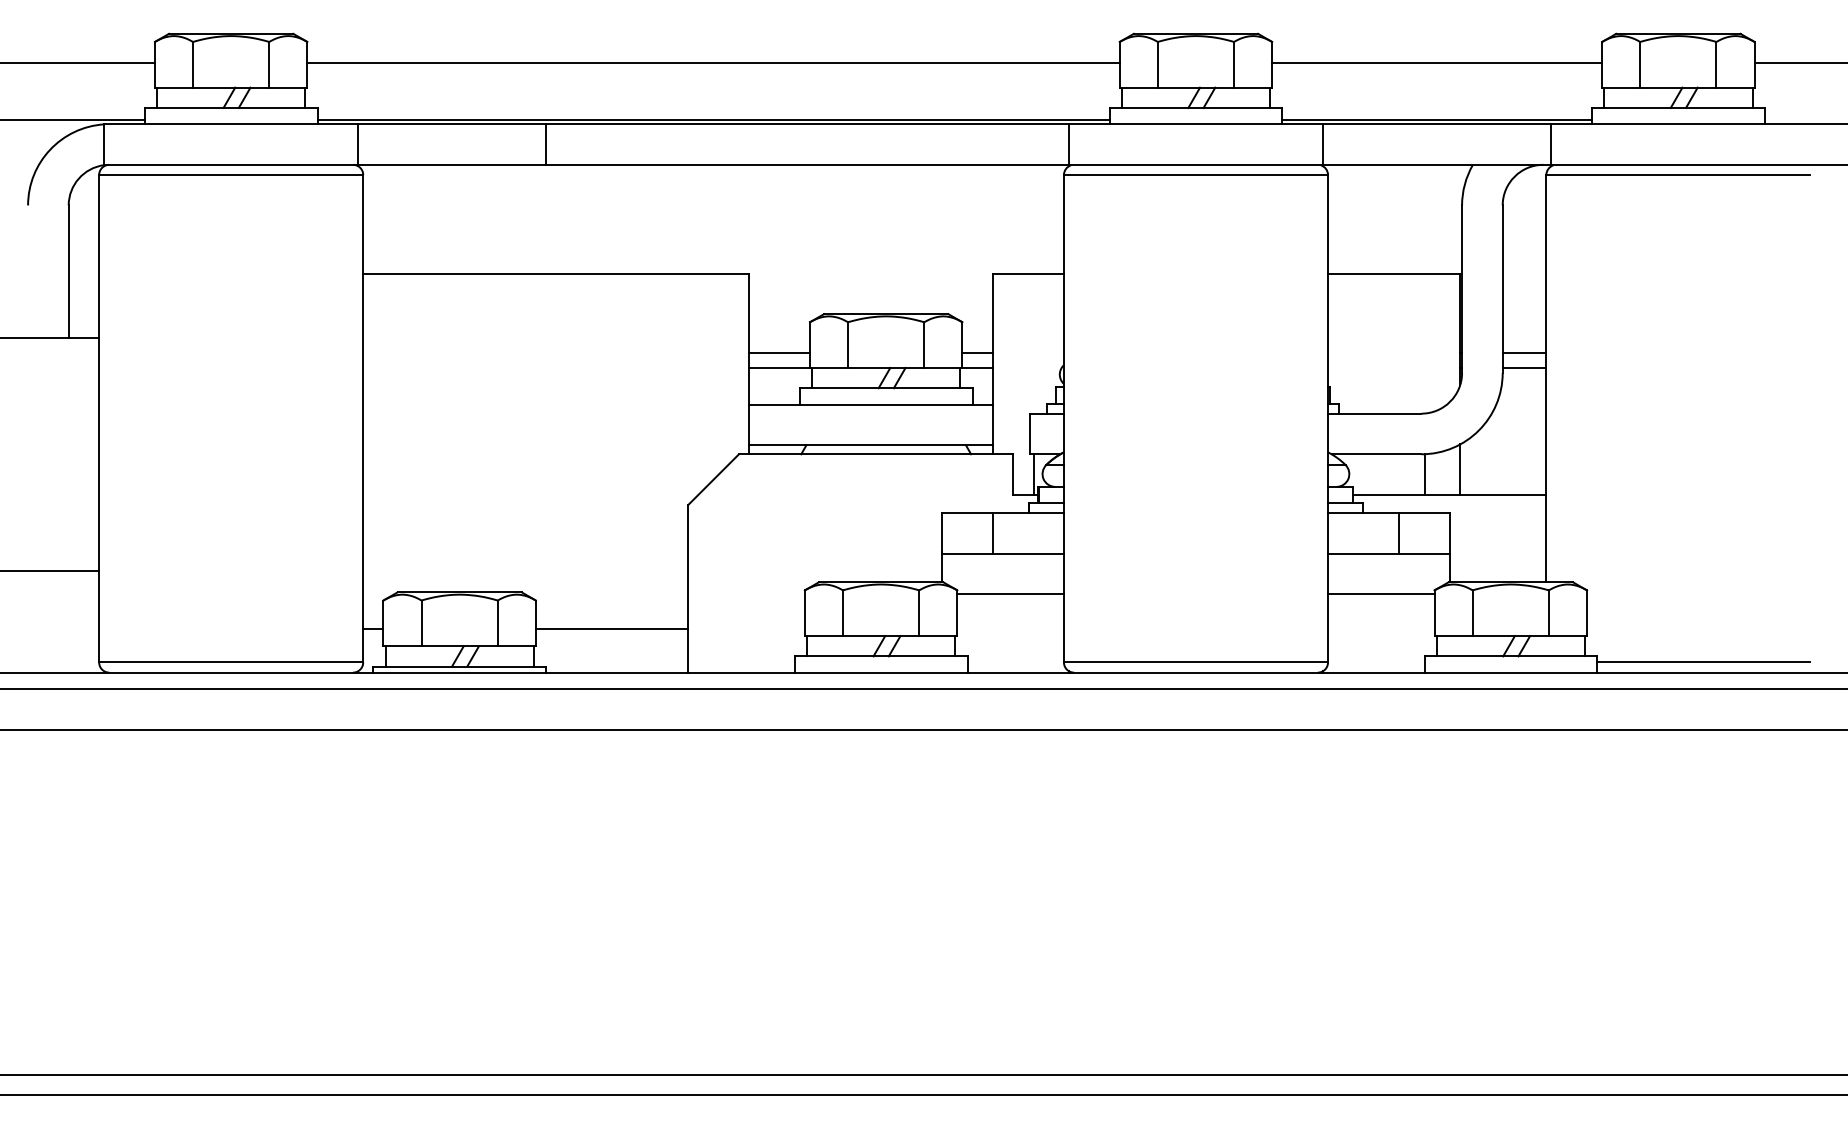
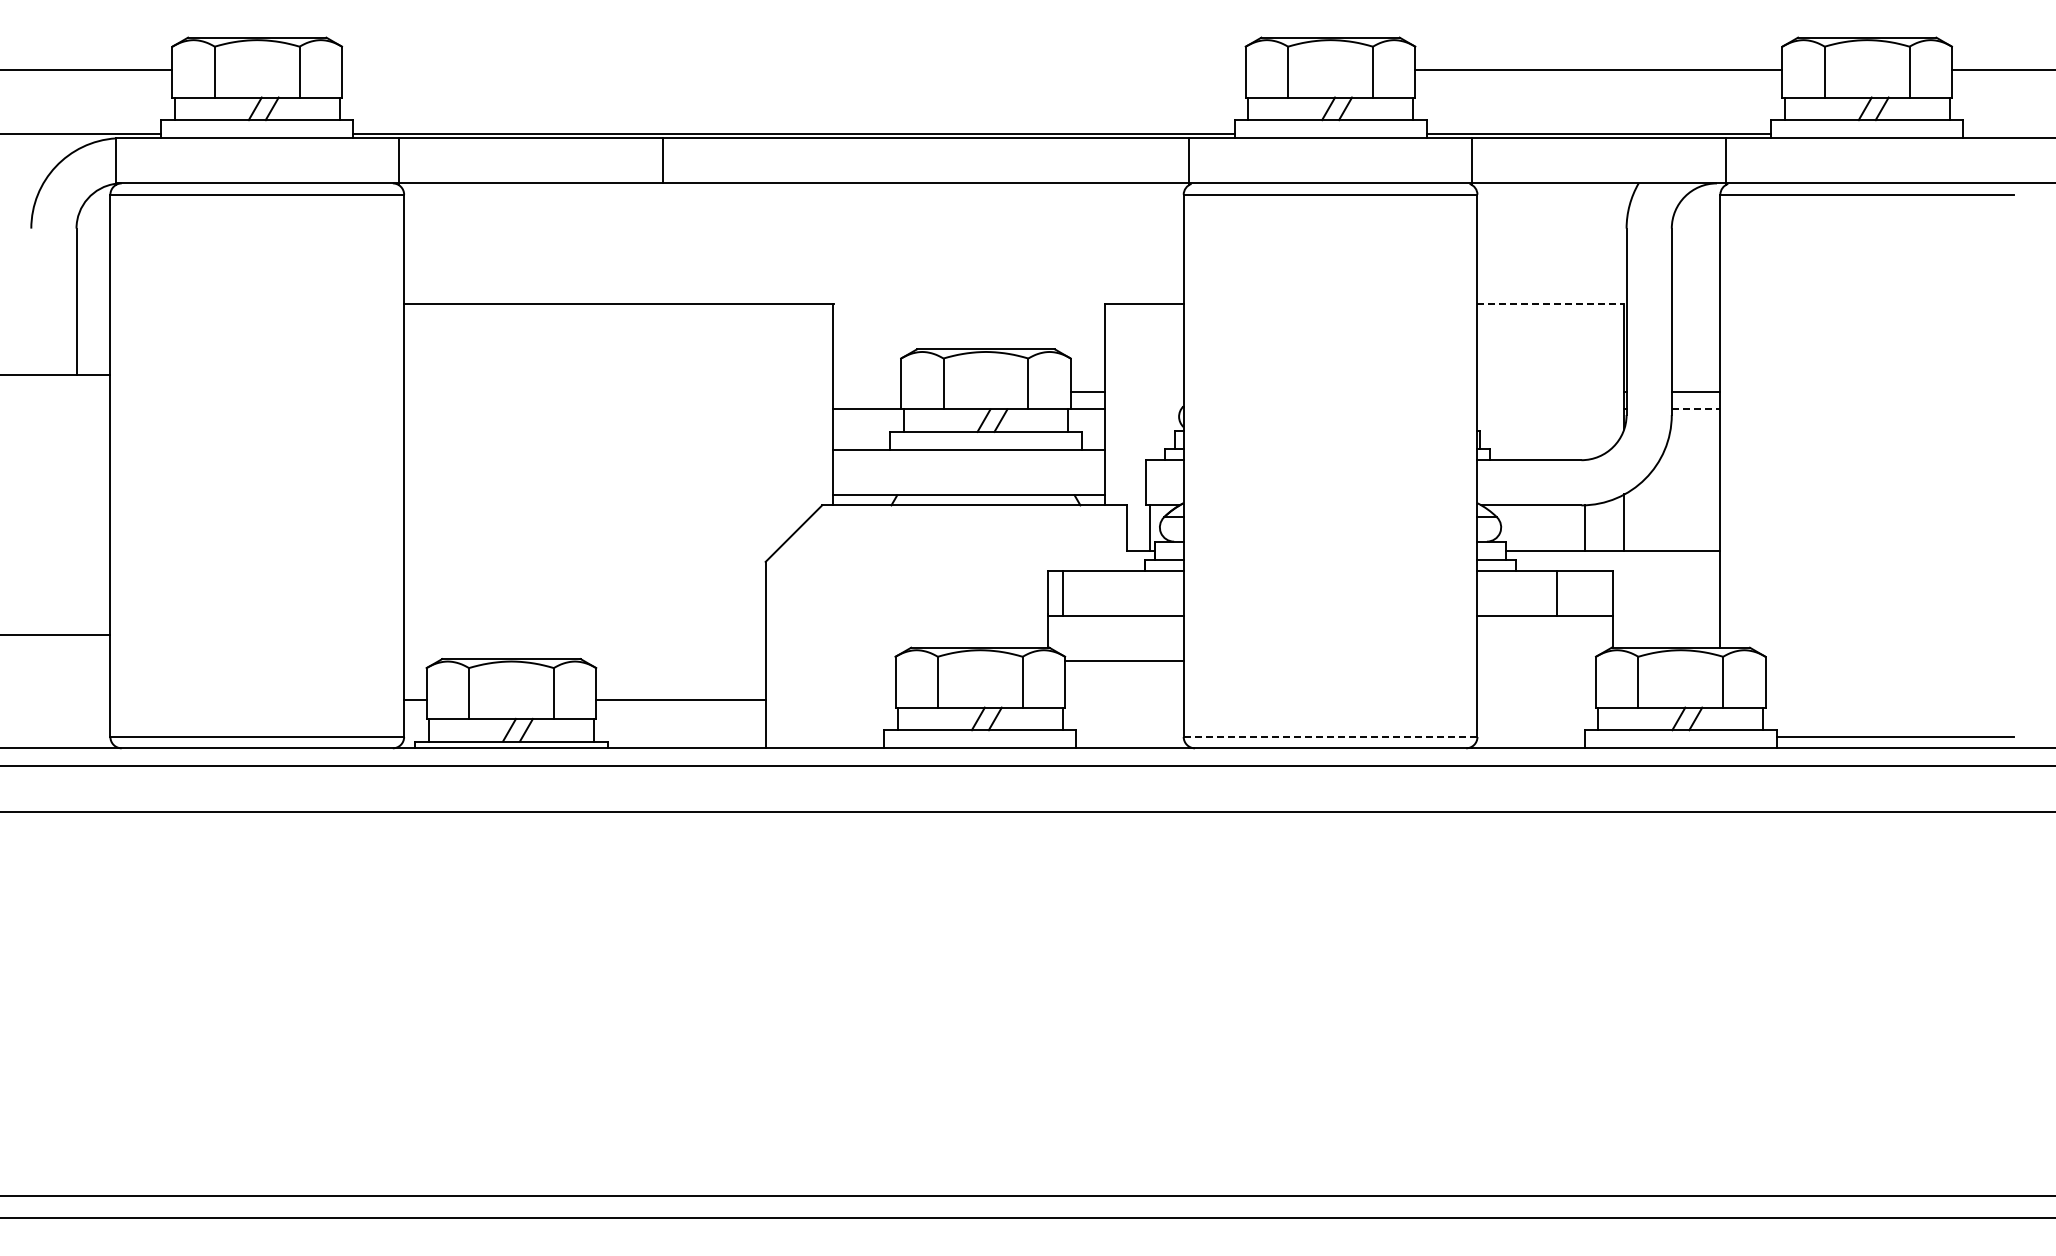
line: (713, 63) -> (793, 70), removed
line: (546, 144) -> (662, 160), moved
line: (1394, 273) -> (1551, 304), solid -> dashed
line: (779, 352) -> (867, 392), removed
line: (1524, 368) -> (1696, 409), solid -> dashed
line: (992, 533) -> (1062, 593), moved
line: (1381, 594) -> (1536, 661), removed
line: (1195, 662) -> (1330, 737), solid -> dashed

